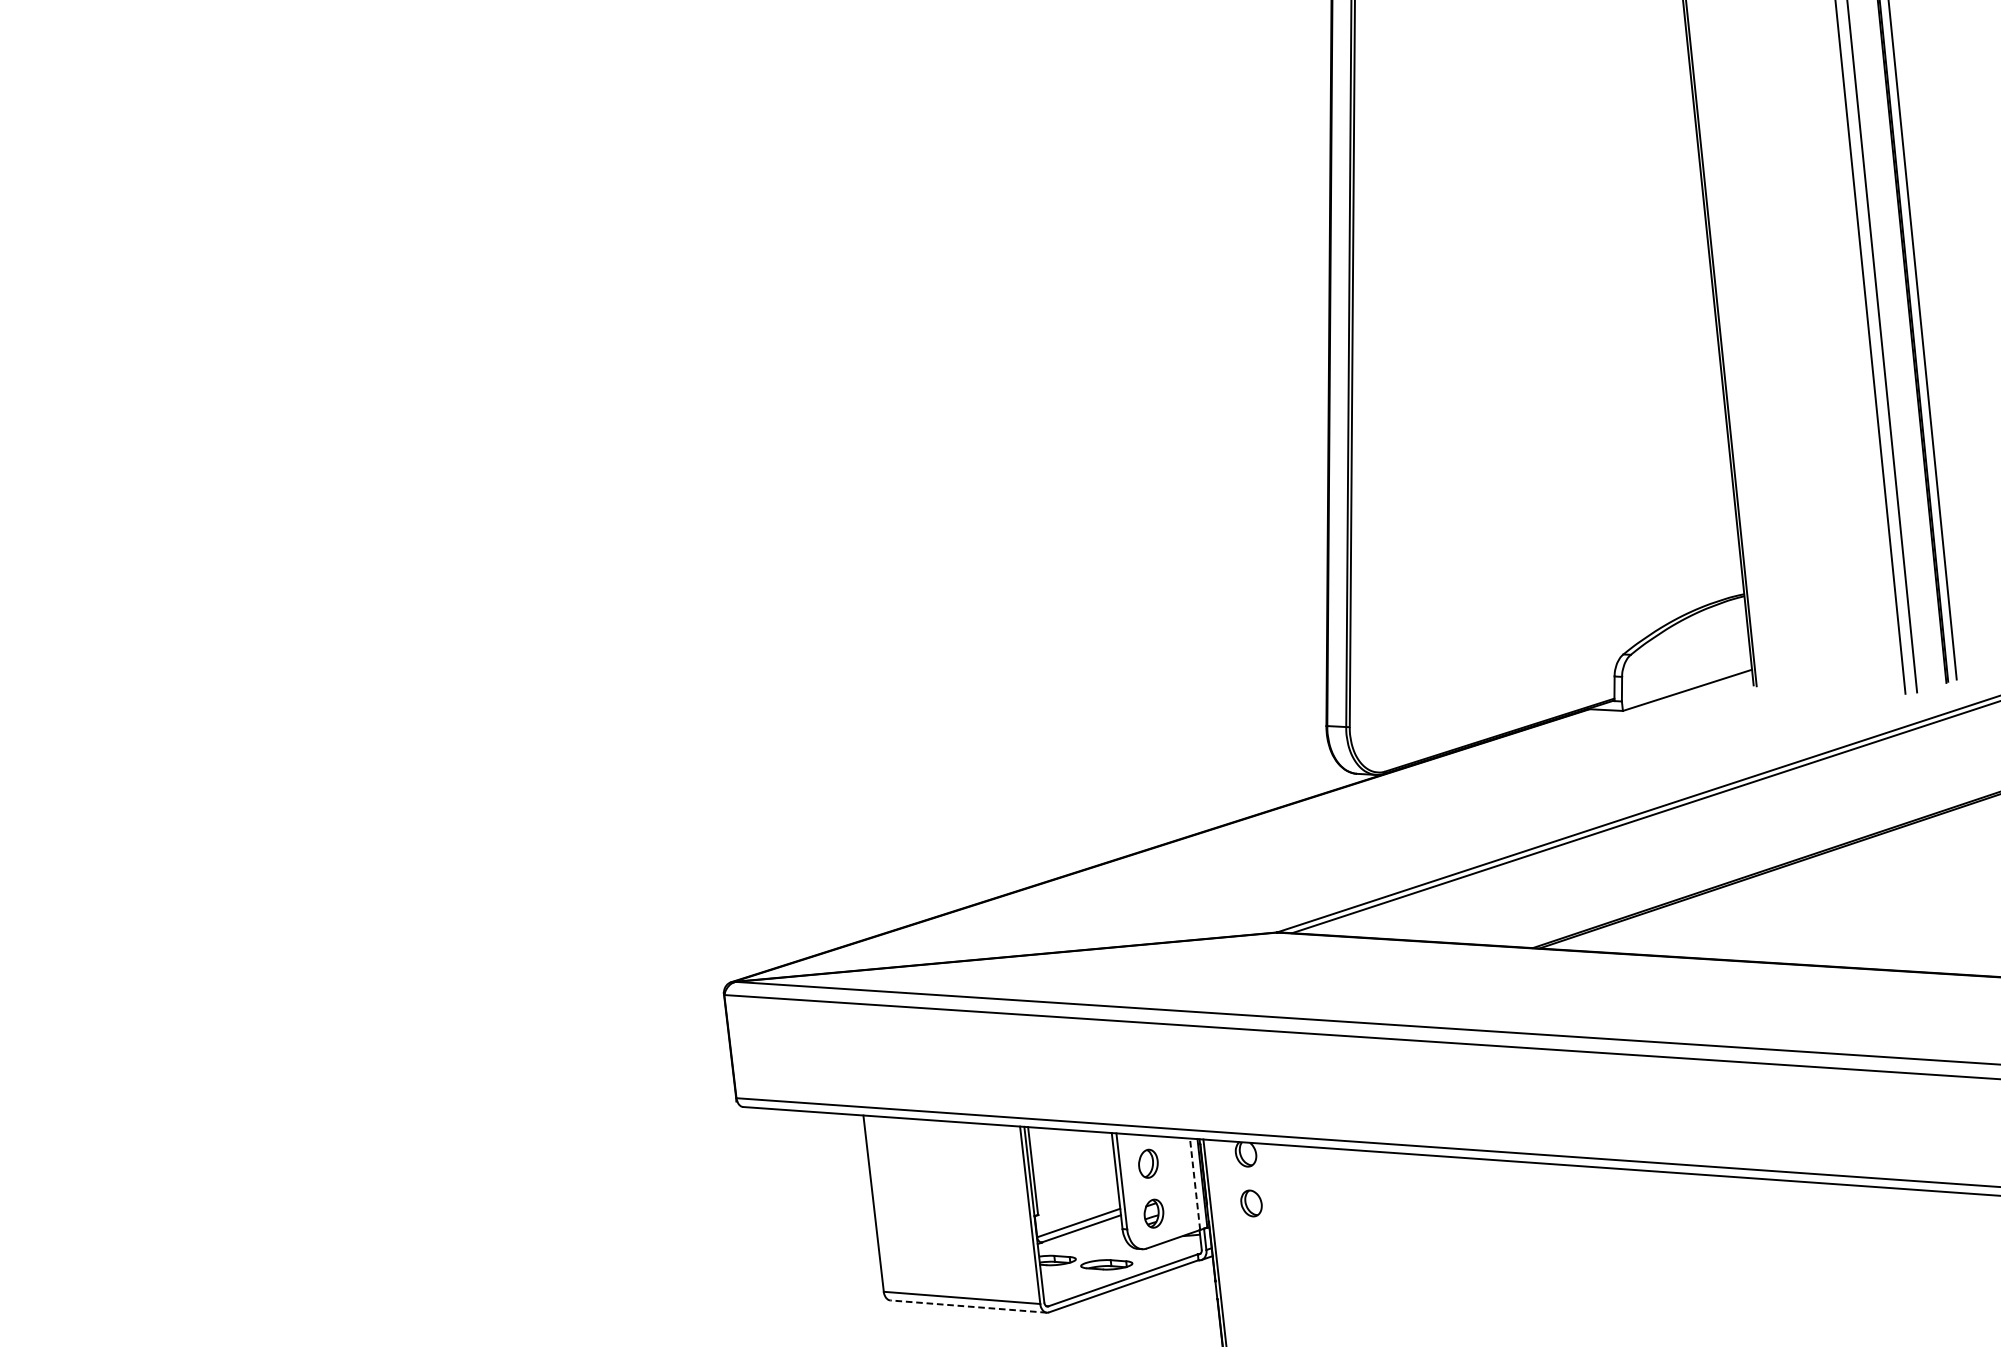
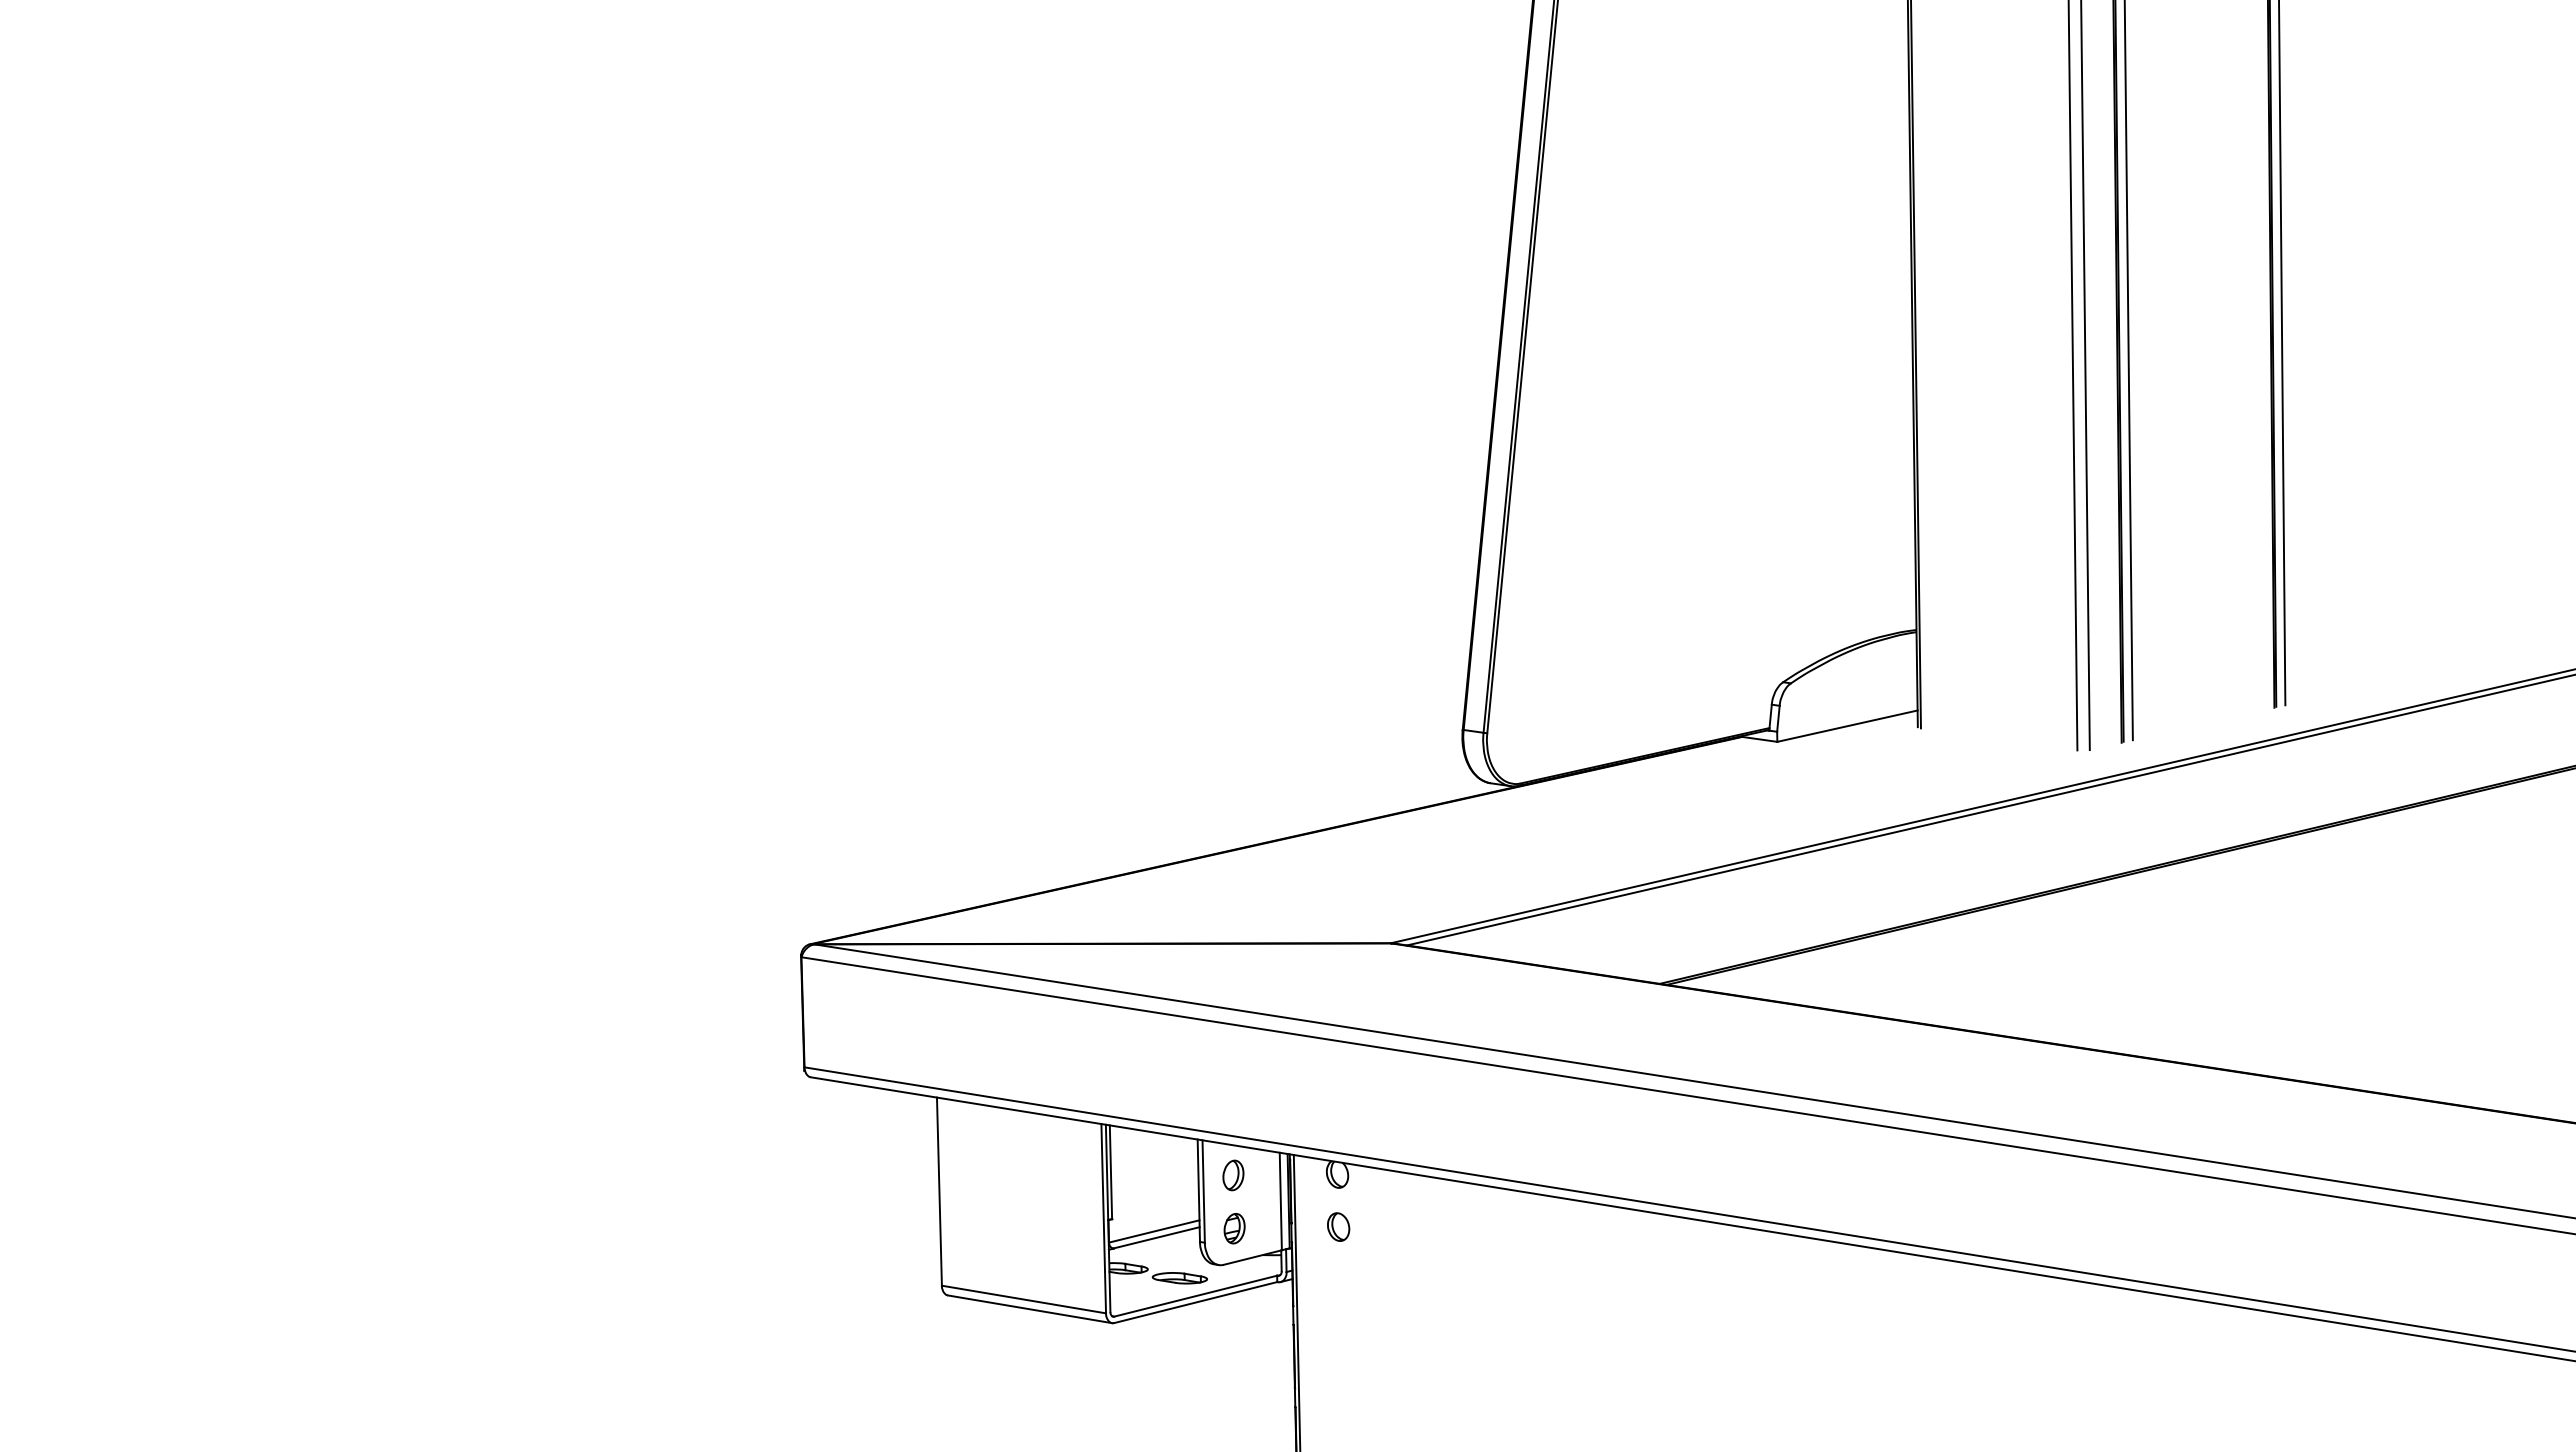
line: (1194, 1184) -> (1280, 1201), dashed -> solid
line: (968, 1306) -> (1029, 1309), dashed -> solid

